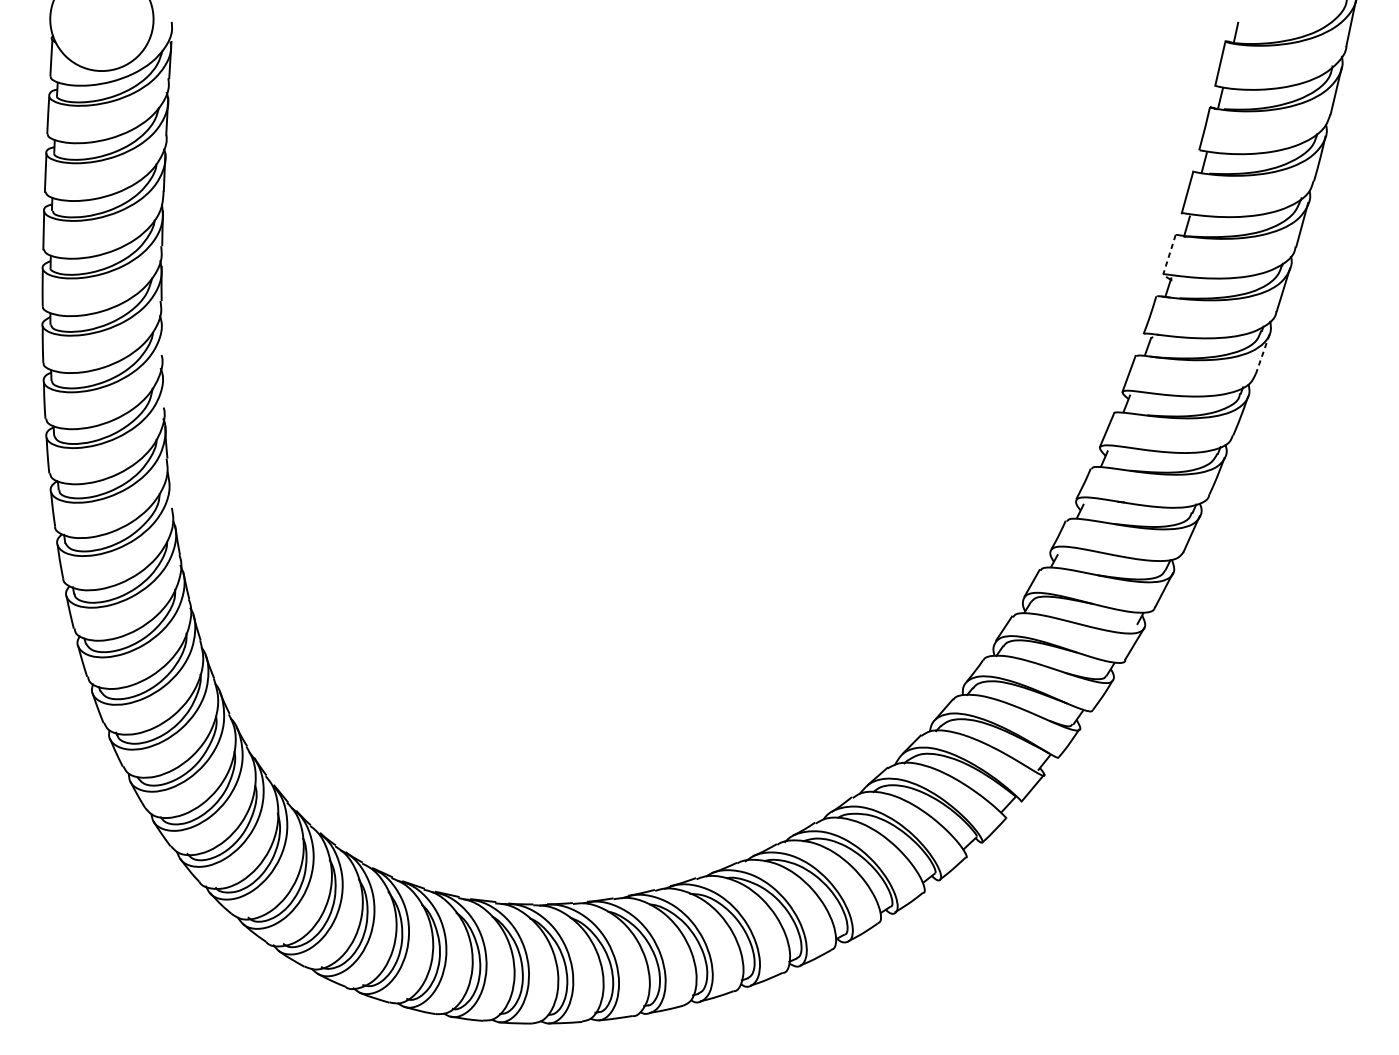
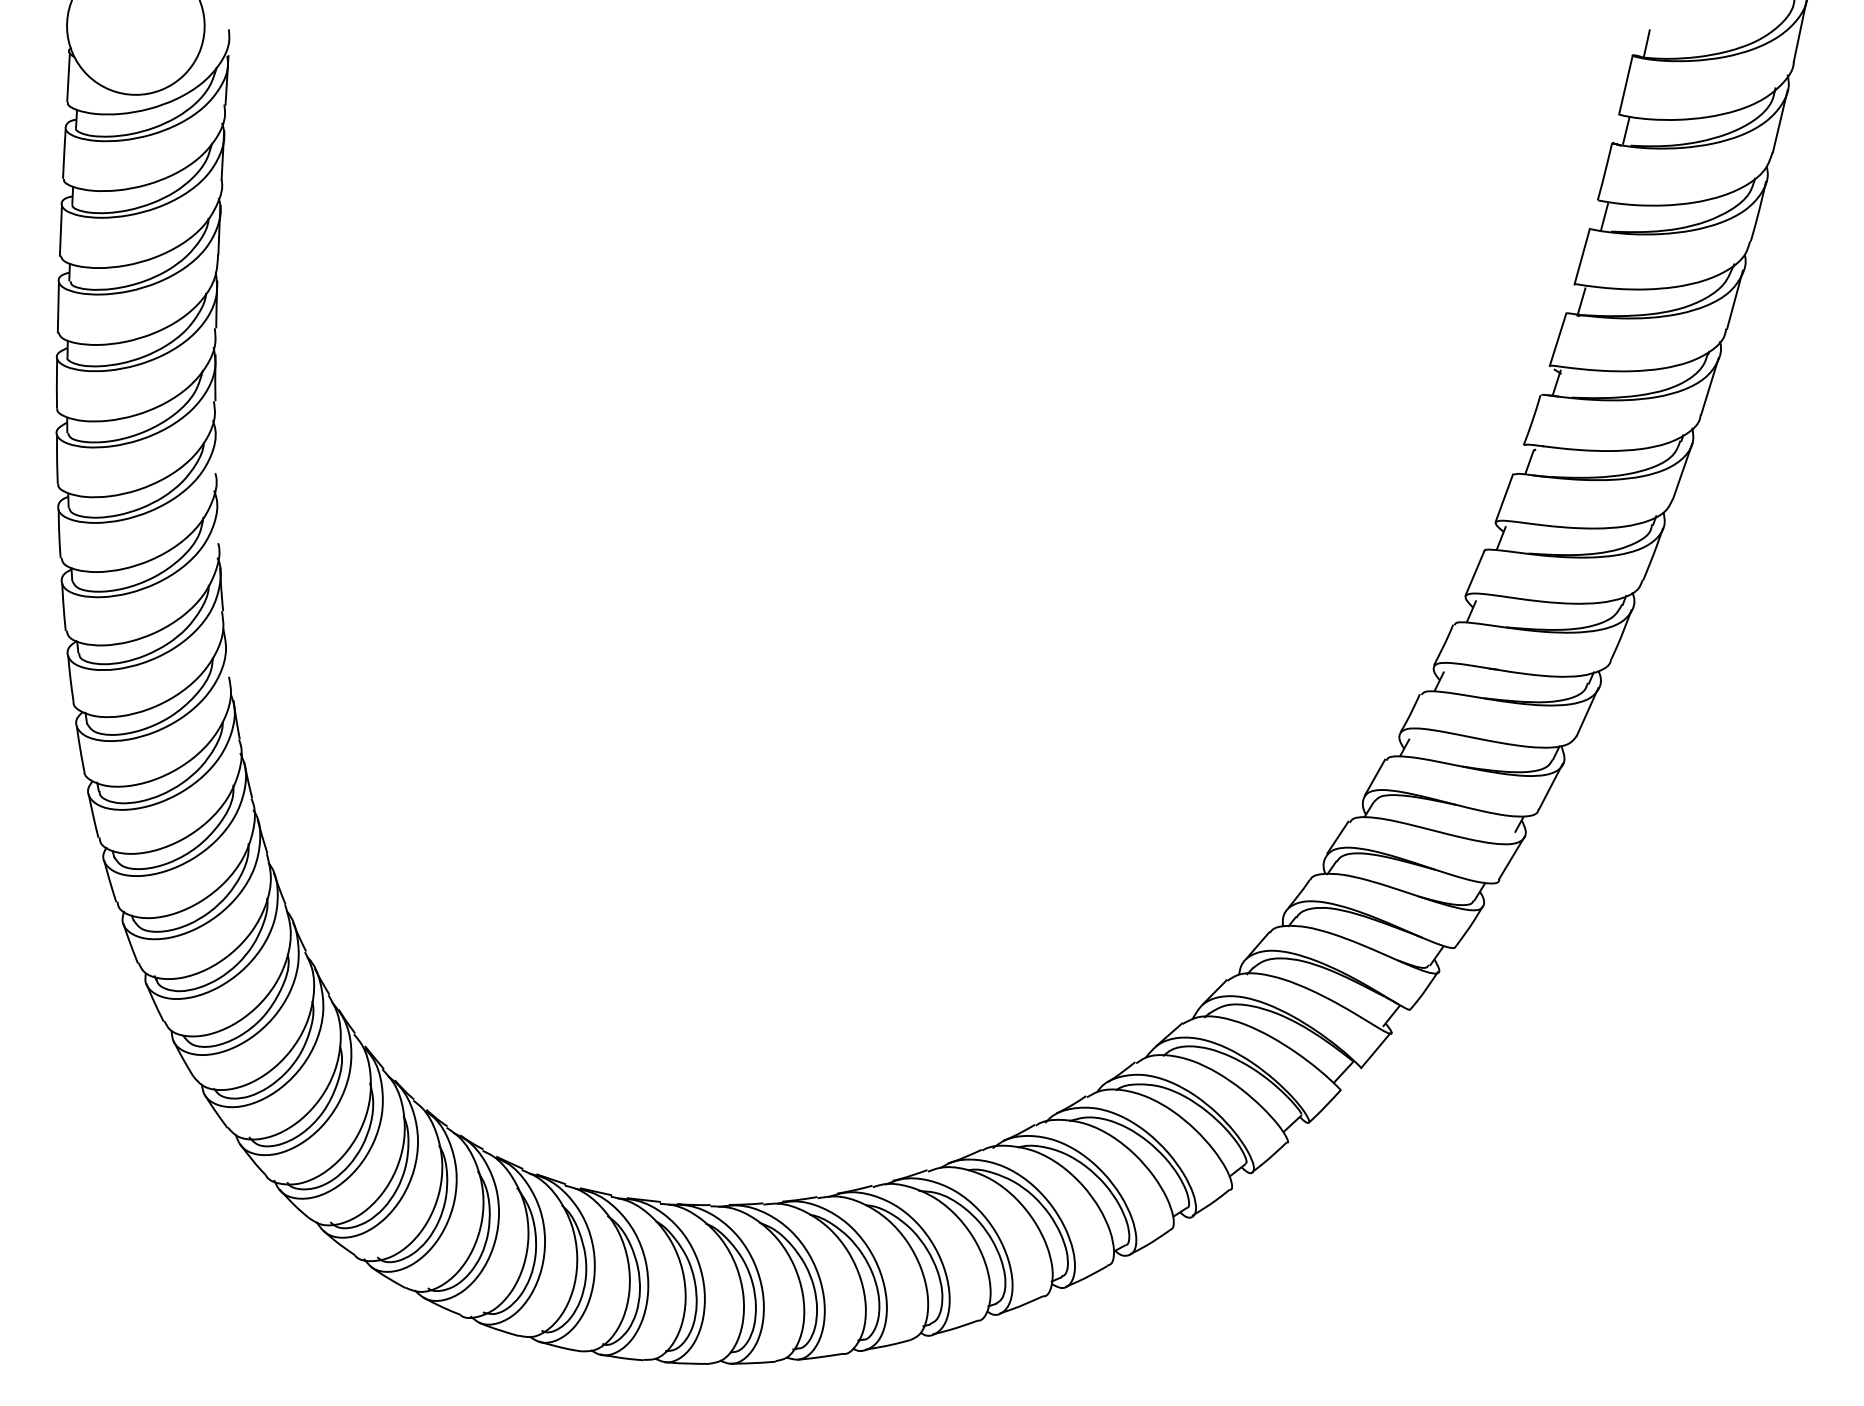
line: (1169, 254) -> (1558, 339), dashed -> solid
line: (1262, 352) -> (1682, 470), dashed -> solid

